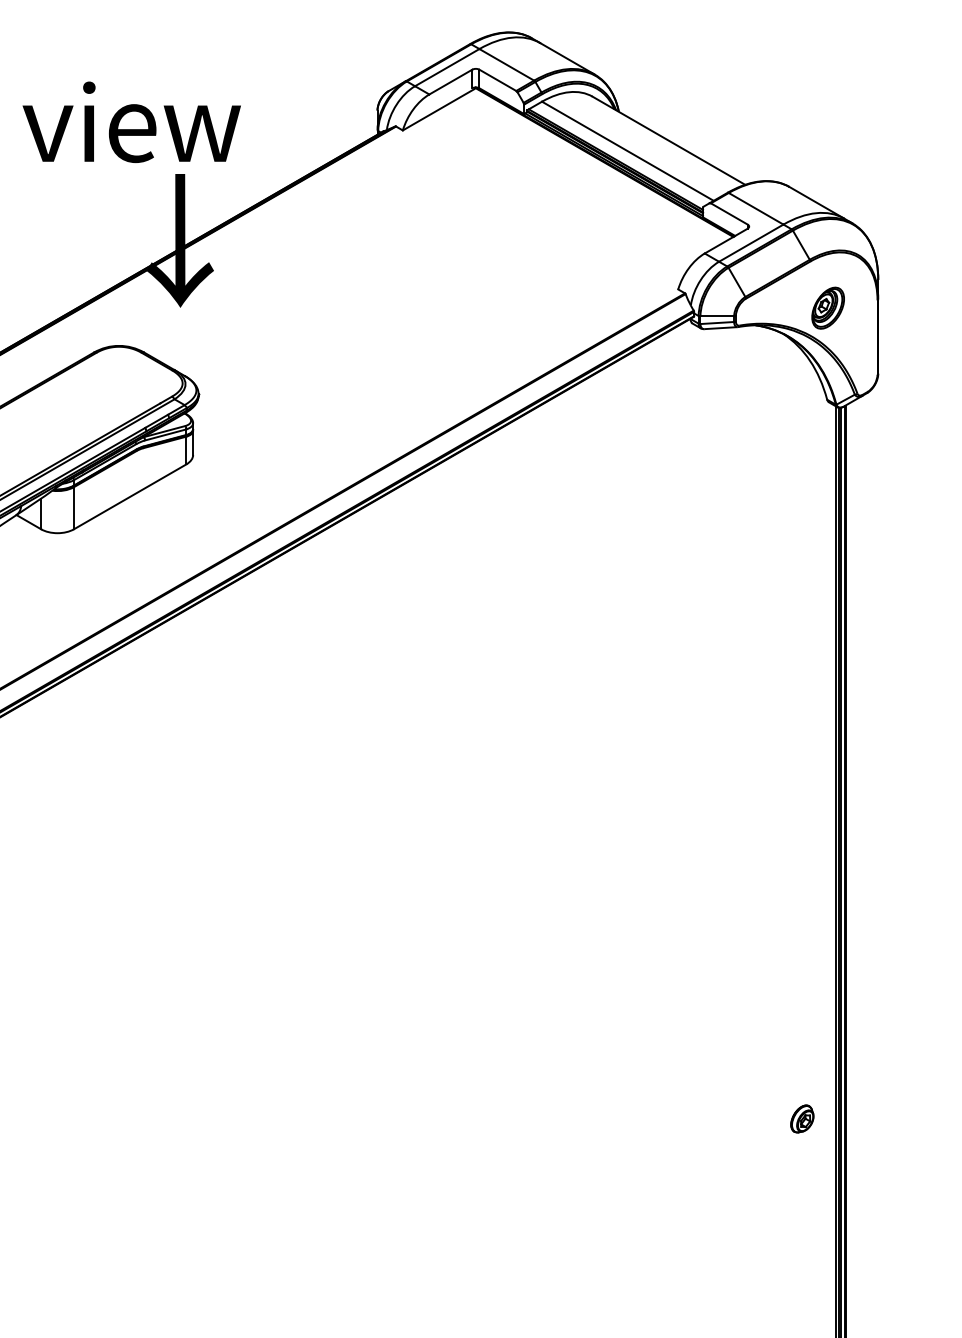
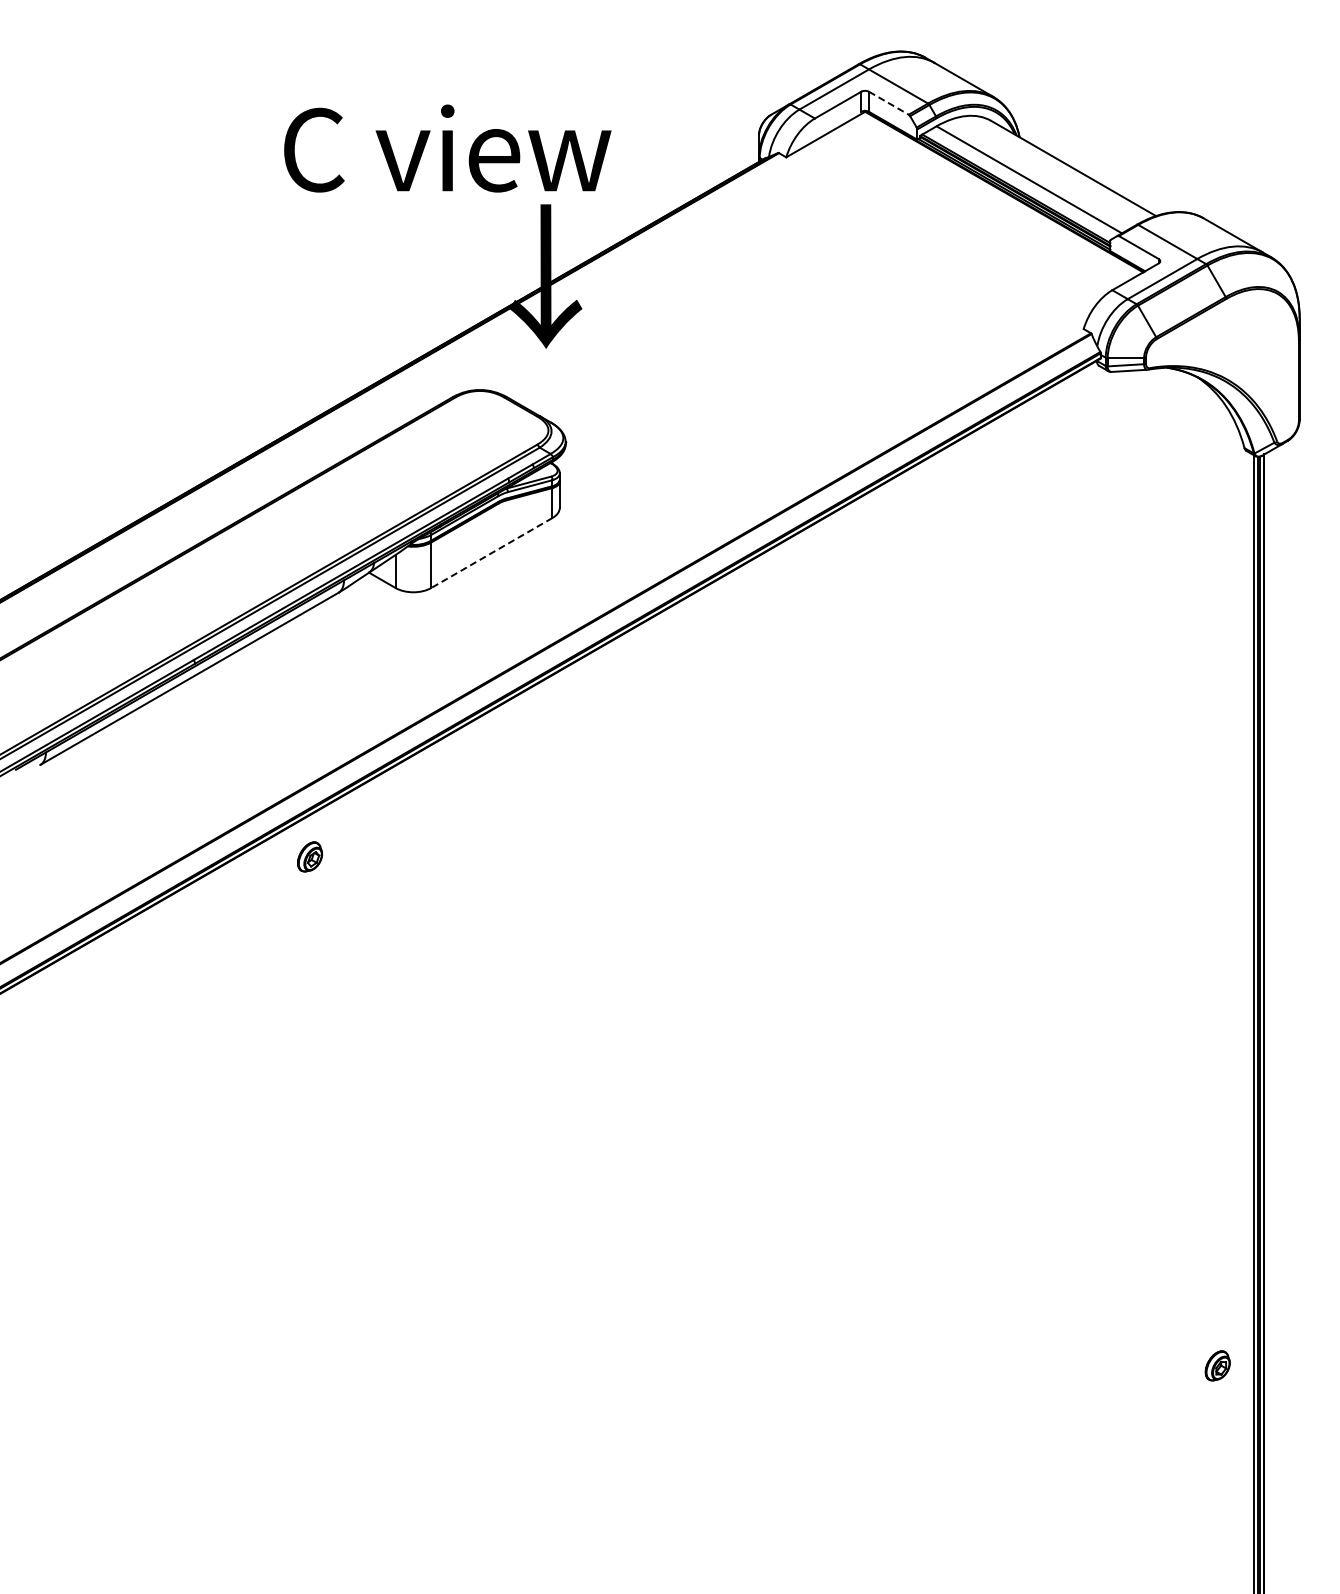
line: (497, 80) -> (888, 103), solid -> dashed
part: (828, 308) -> (1245, 349), removed
line: (129, 497) -> (491, 553), solid -> dashed
part: (802, 1118) -> (1217, 1365), moved

